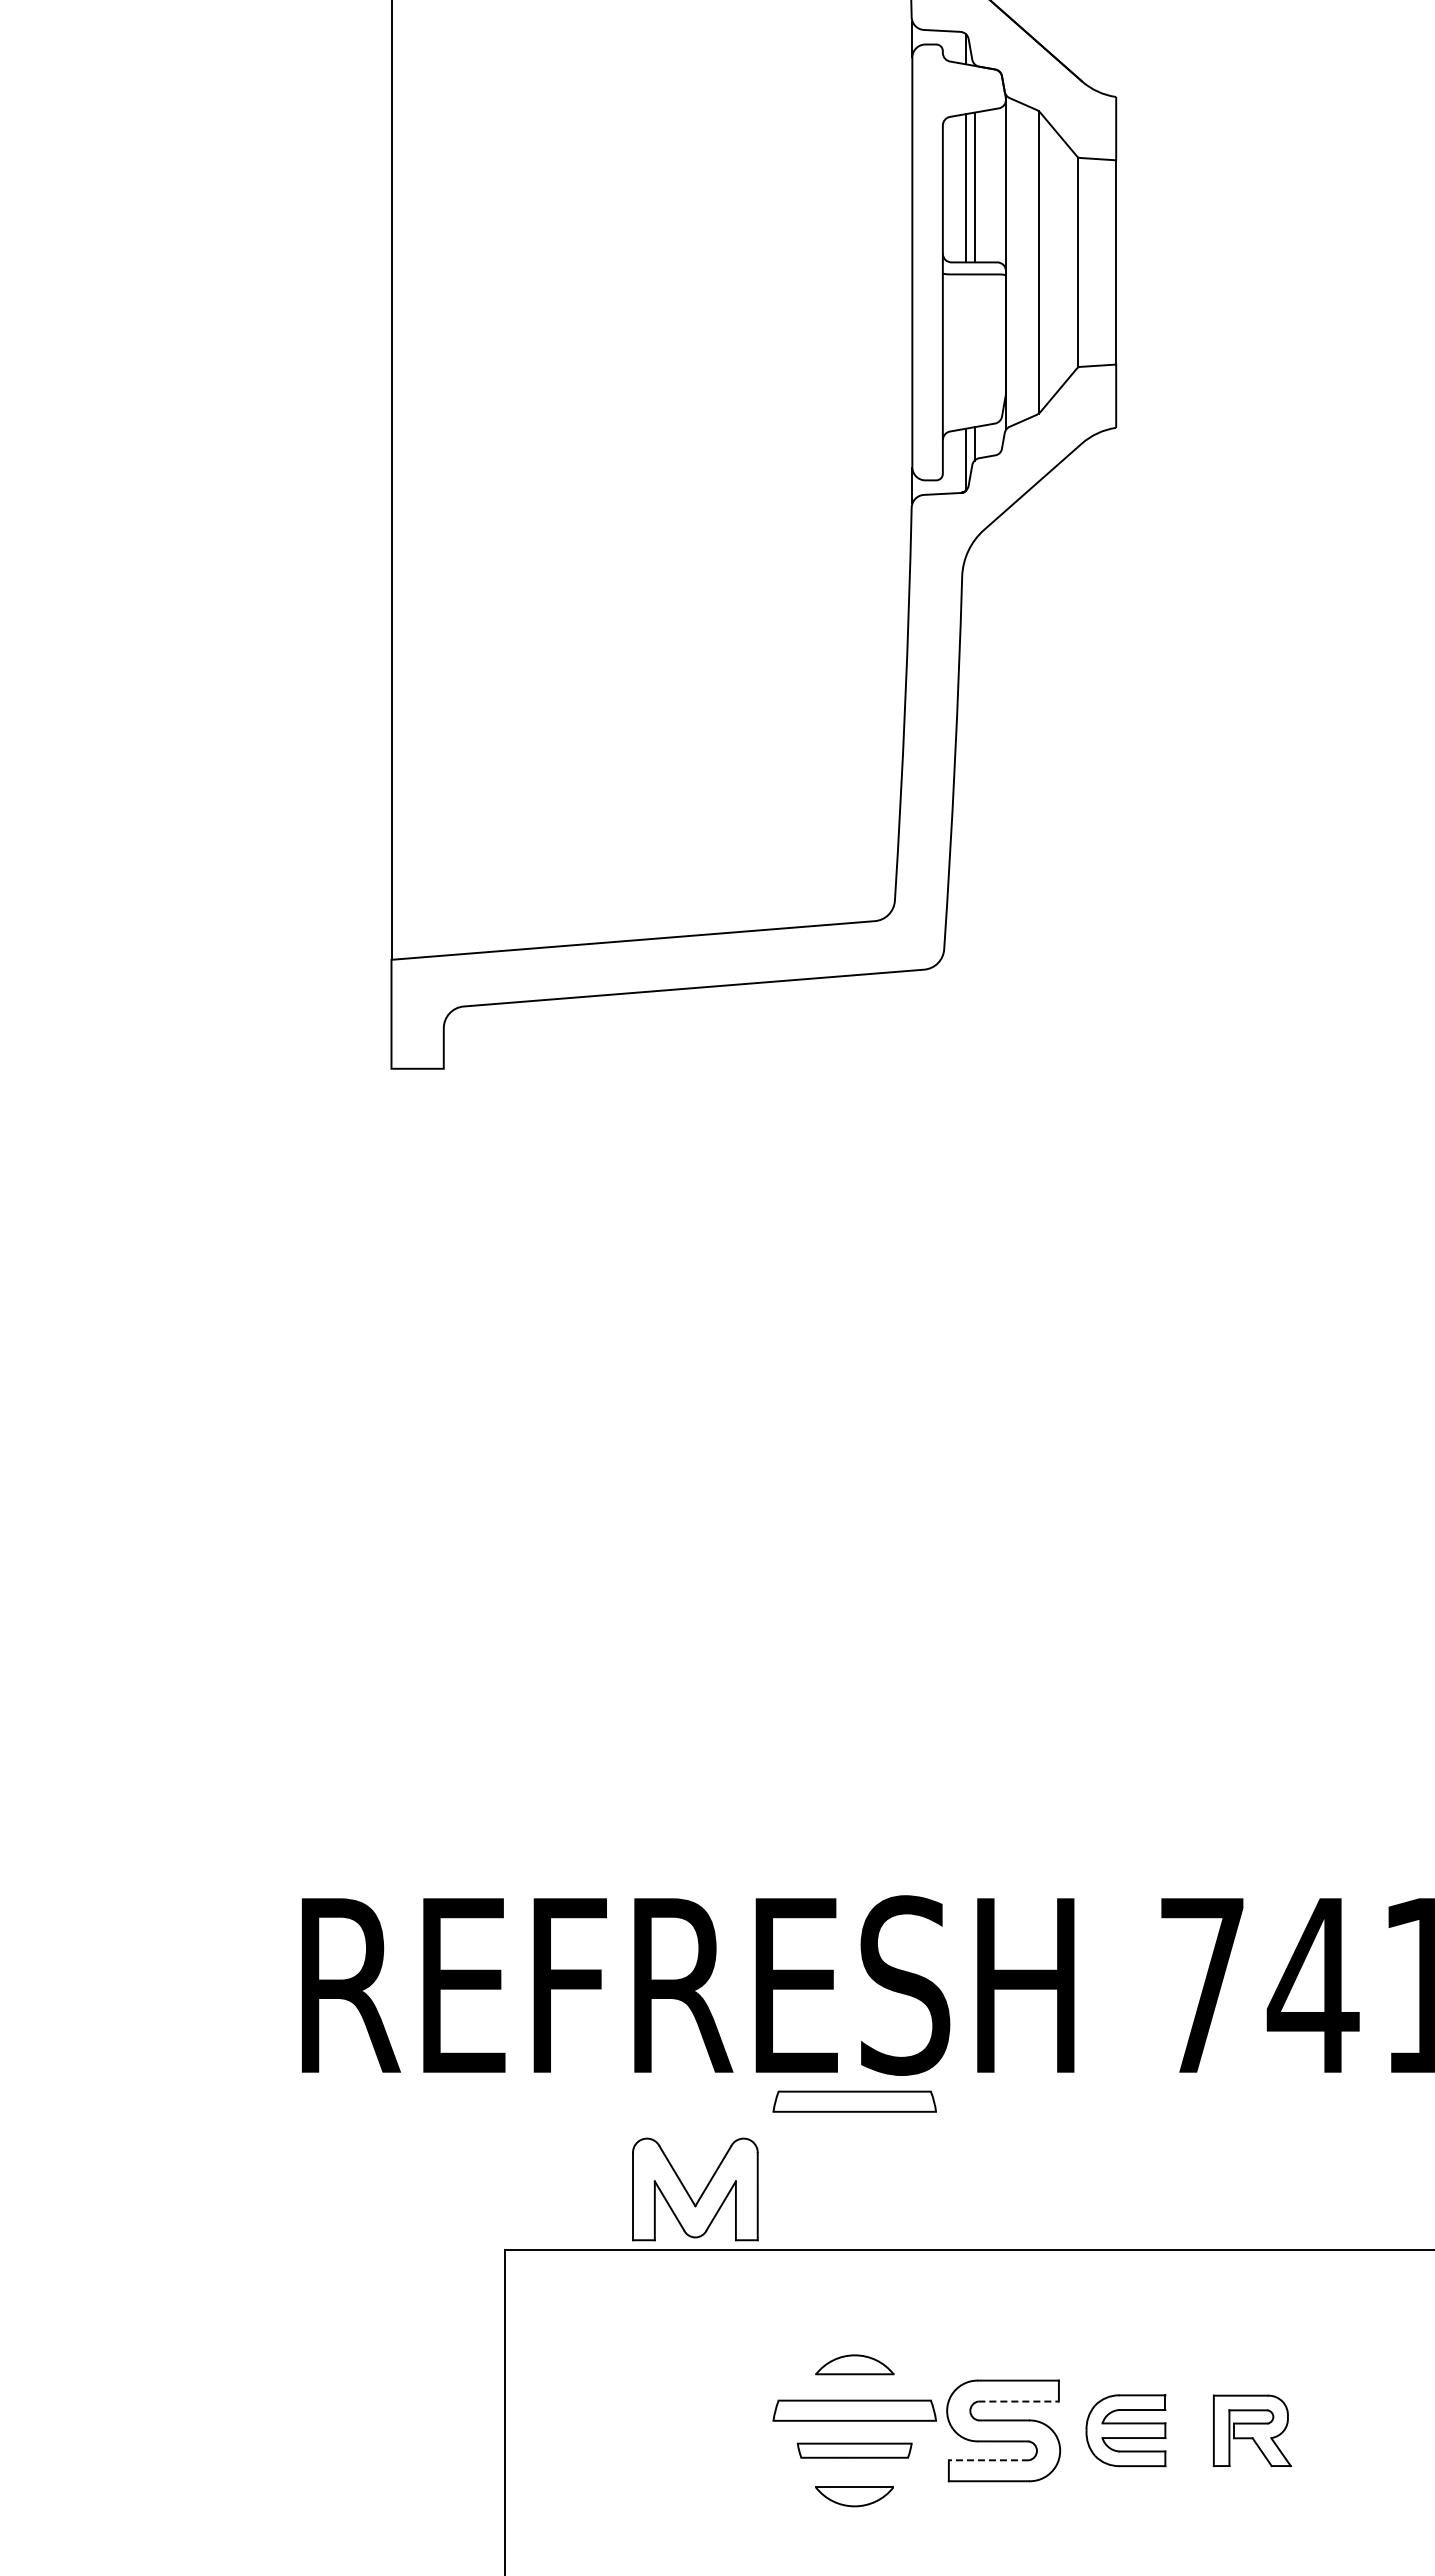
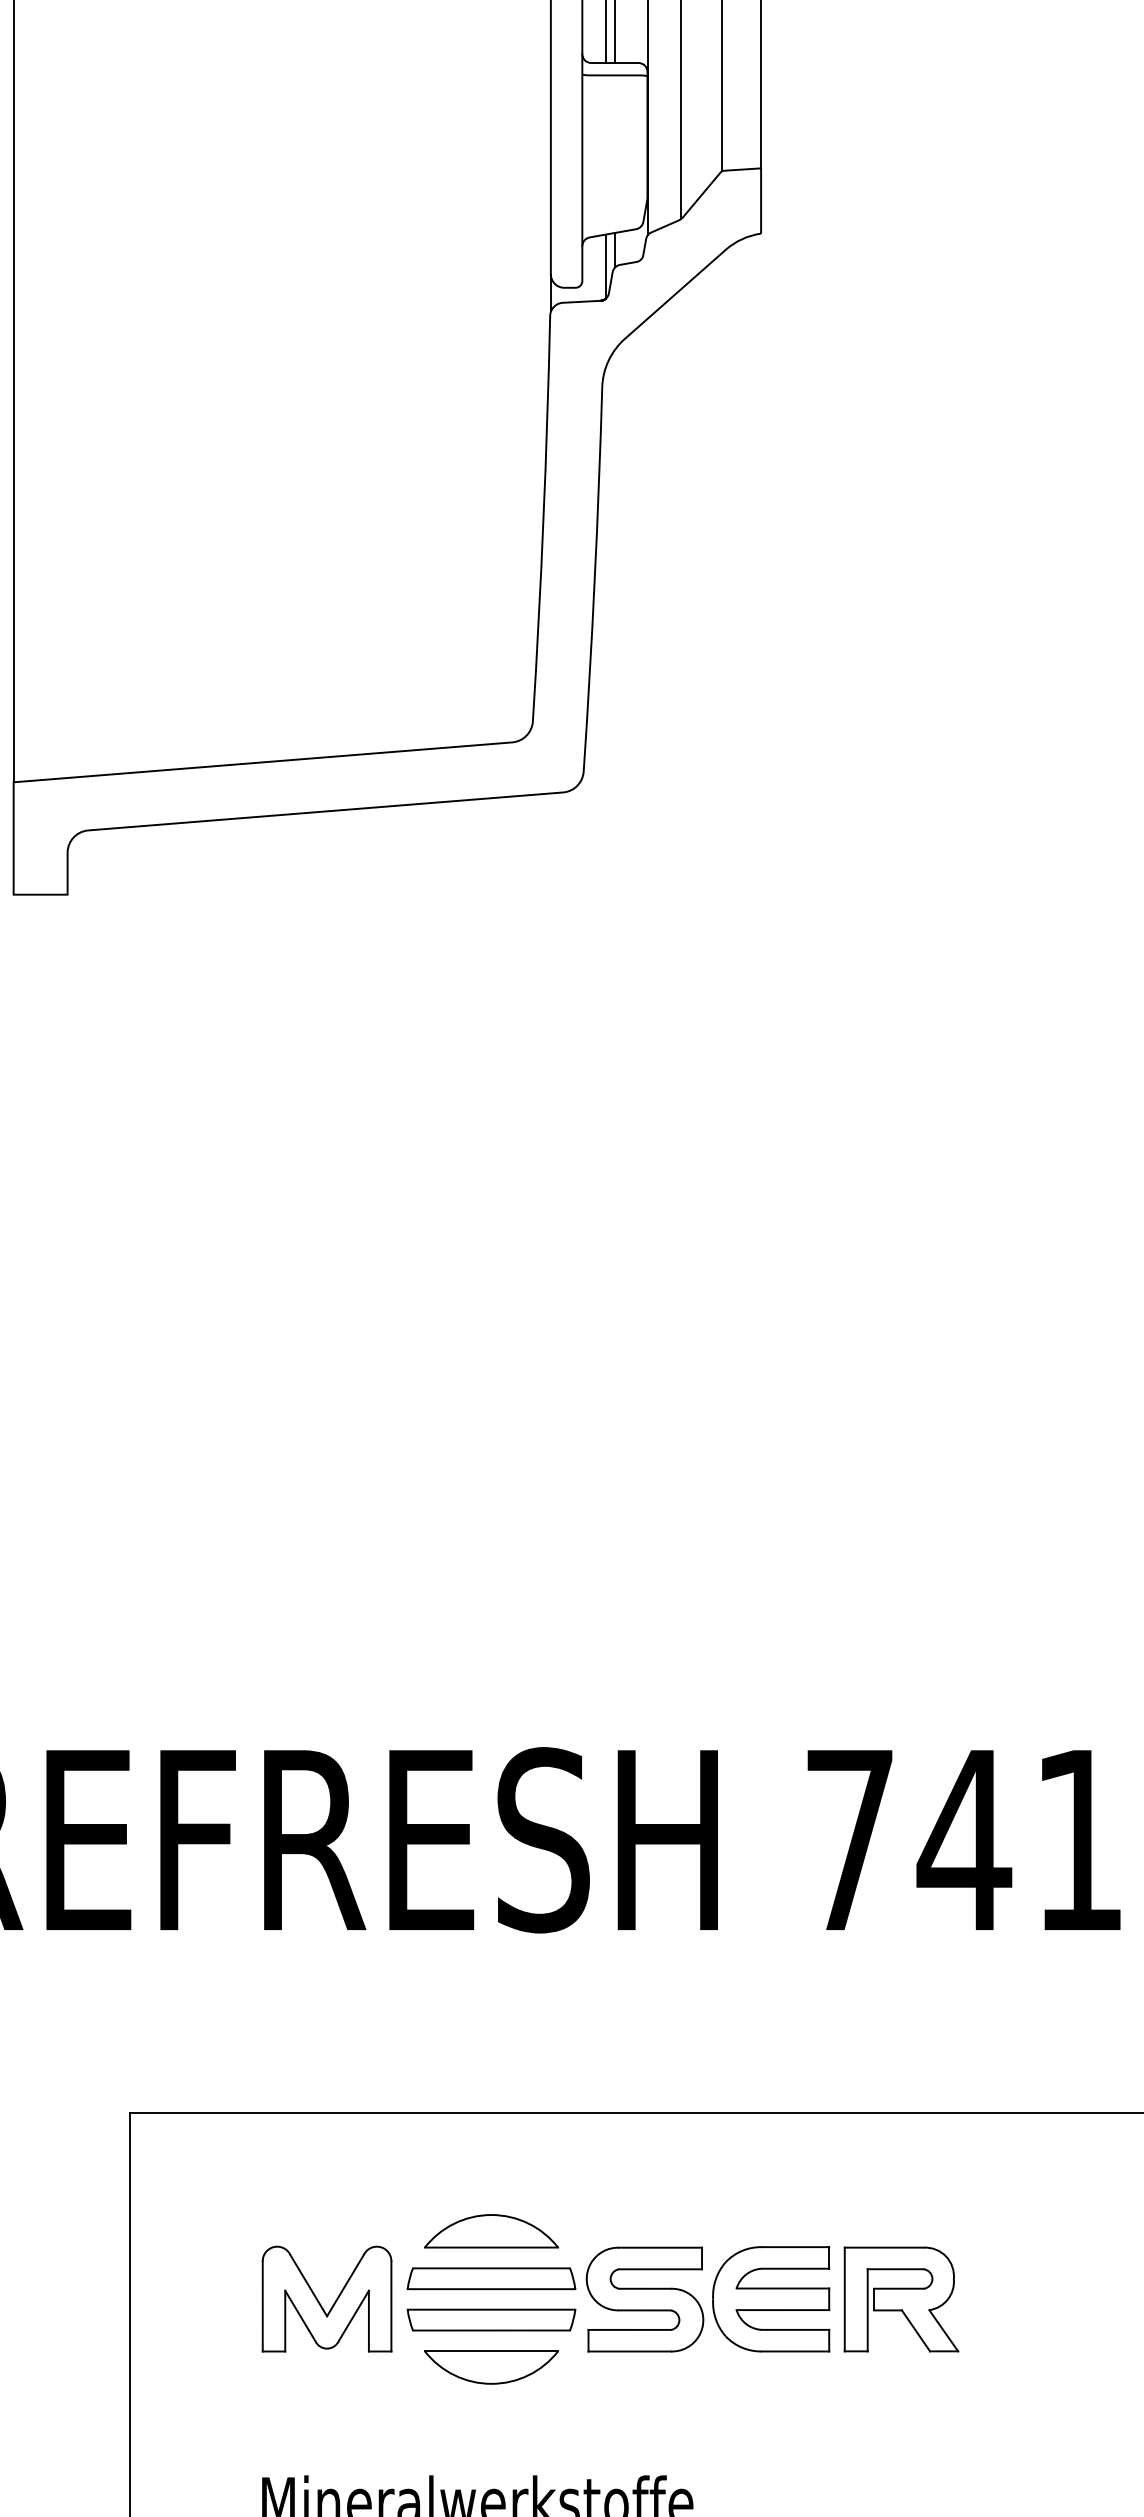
part: (854, 2101) -> (491, 1959), removed
part: (701, 2193) -> (333, 2303), moved
part: (854, 2364) -> (491, 2231), size x1.67
line: (1019, 2401) -> (661, 2269), dashed -> solid
part: (1125, 2430) -> (770, 2299), size x1.43
part: (1252, 2430) -> (901, 2299), size x1.43
part: (854, 2450) -> (491, 2319), size x1.43
line: (988, 2460) -> (629, 2330), dashed -> solid
part: (854, 2496) -> (491, 2367), size x1.67

